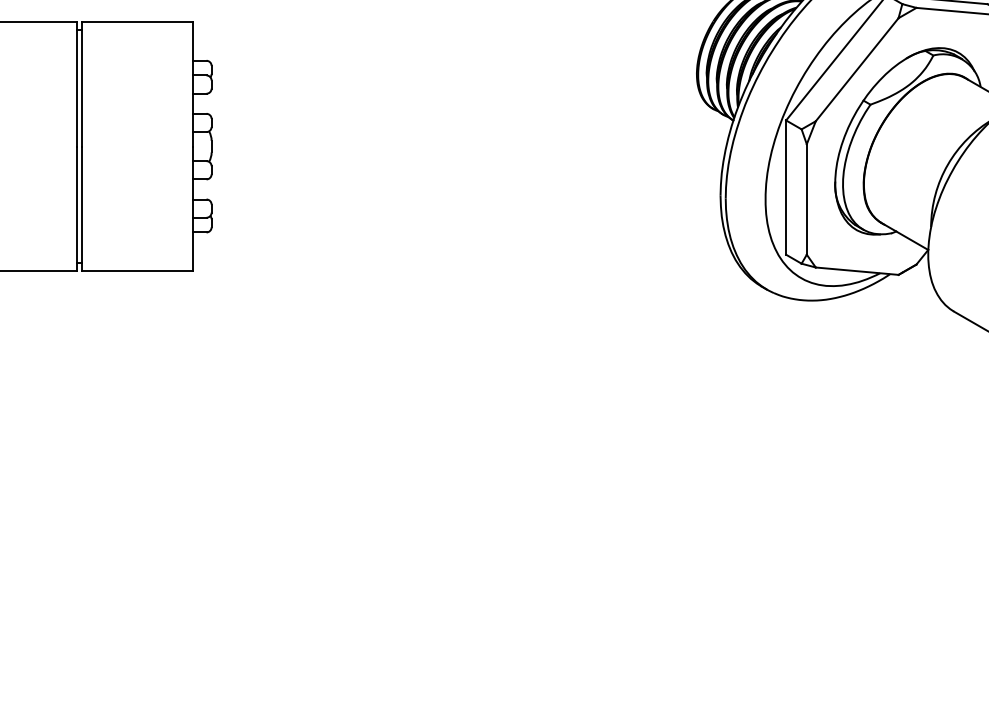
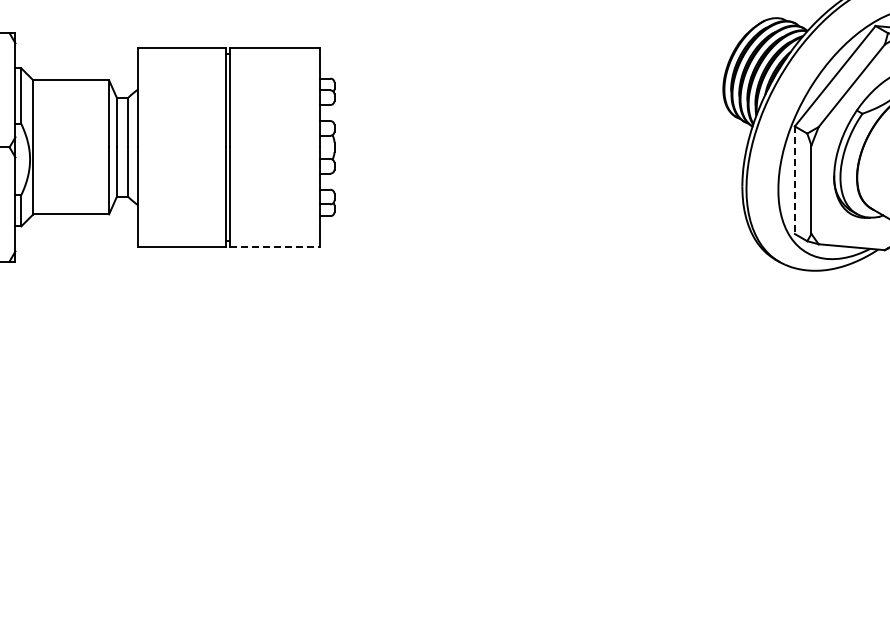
line: (785, 187) -> (794, 180), solid -> dashed
line: (138, 270) -> (275, 246), solid -> dashed

